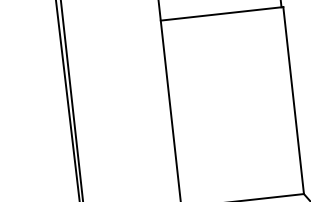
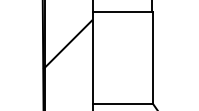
hatch: (117, 92) -> (67, 44), added

